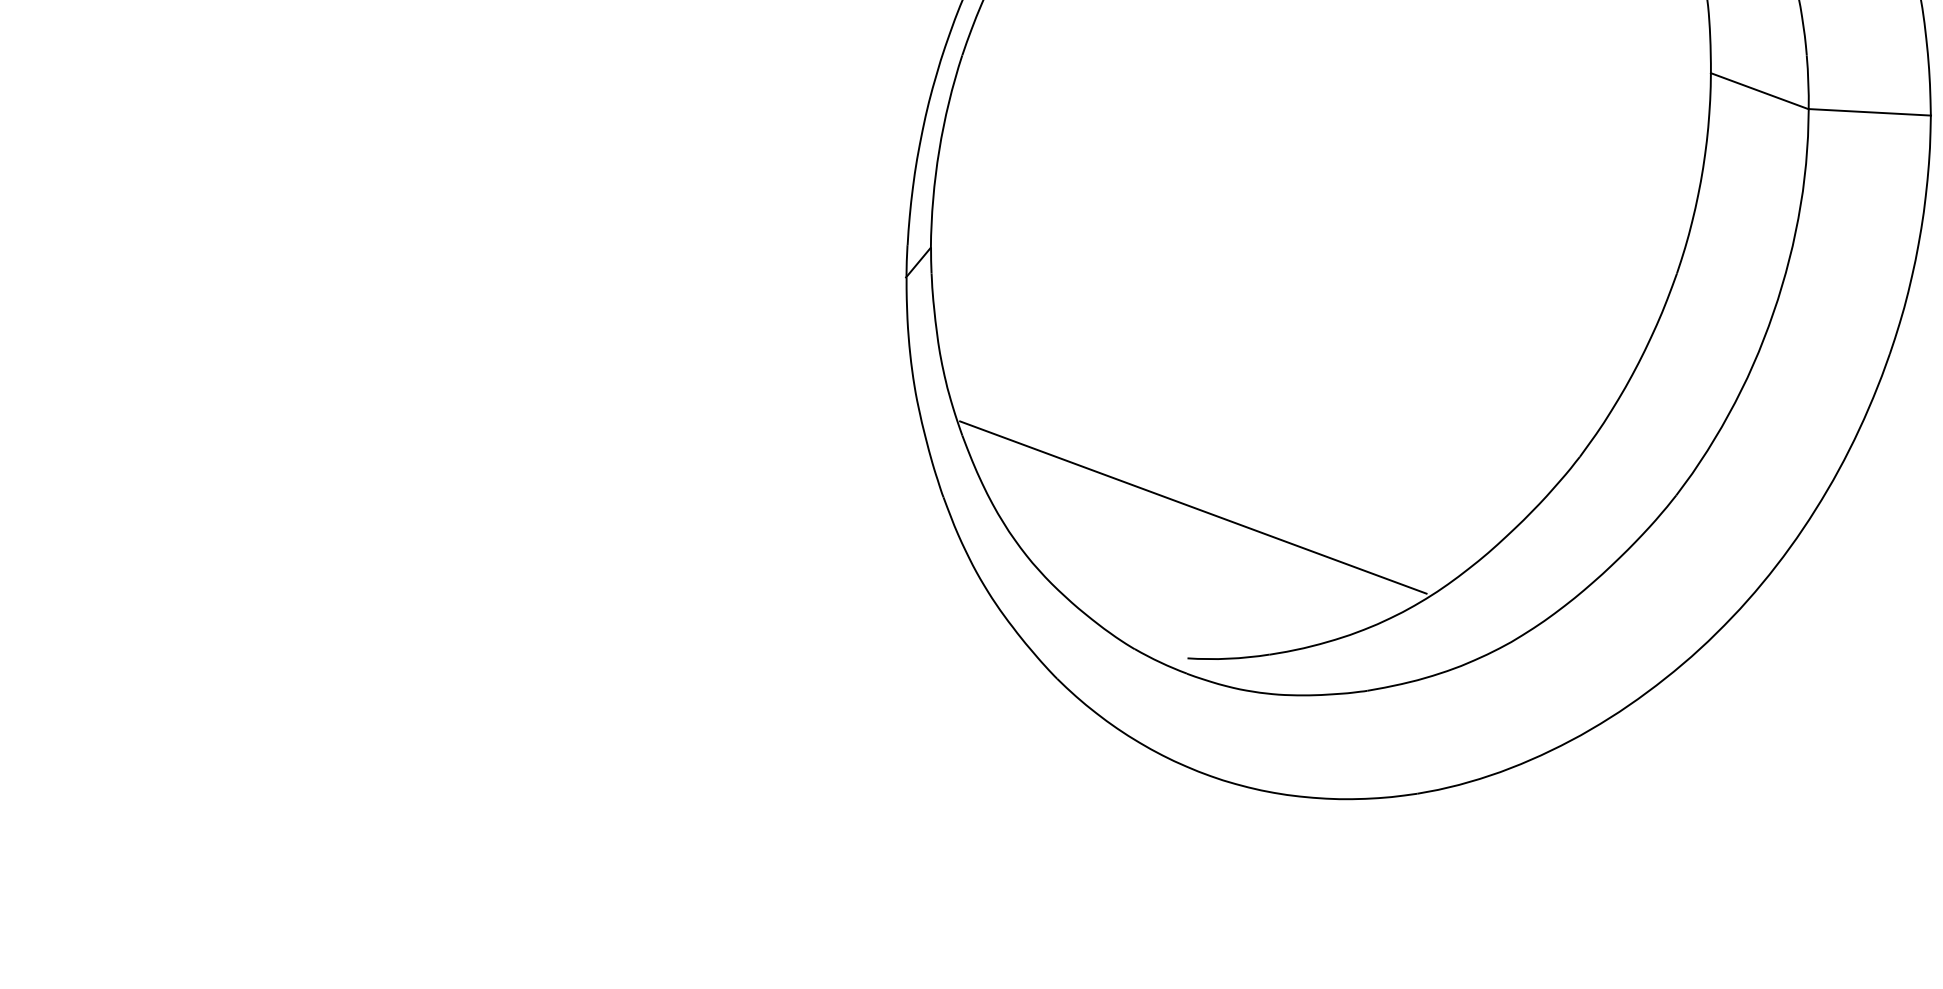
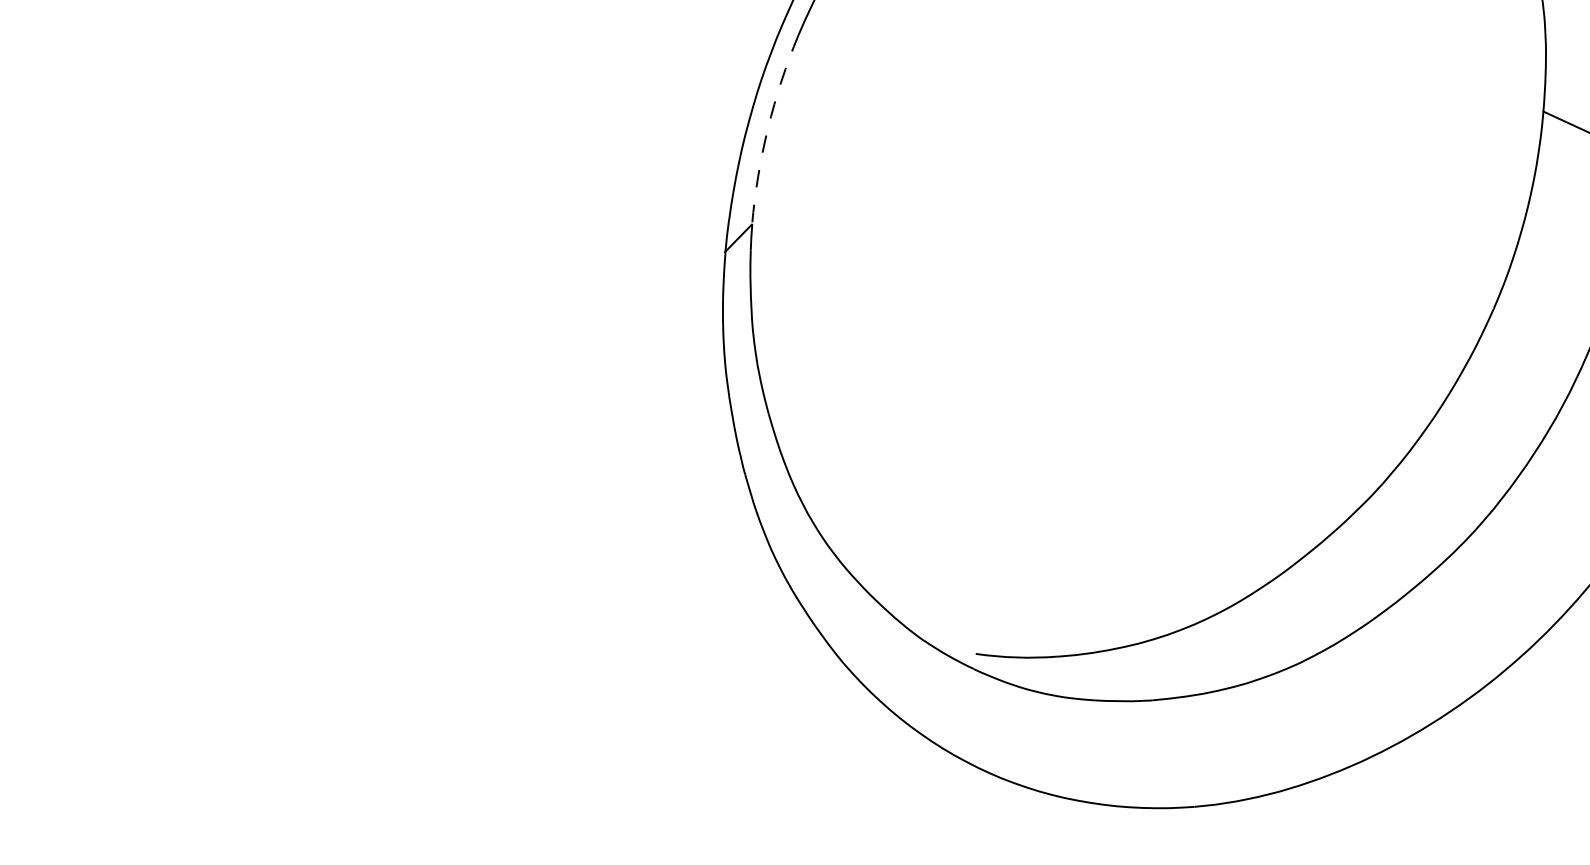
arc: (939, 150) -> (768, 128), solid -> dashed
line: (1193, 507) -> (993, 503), removed

